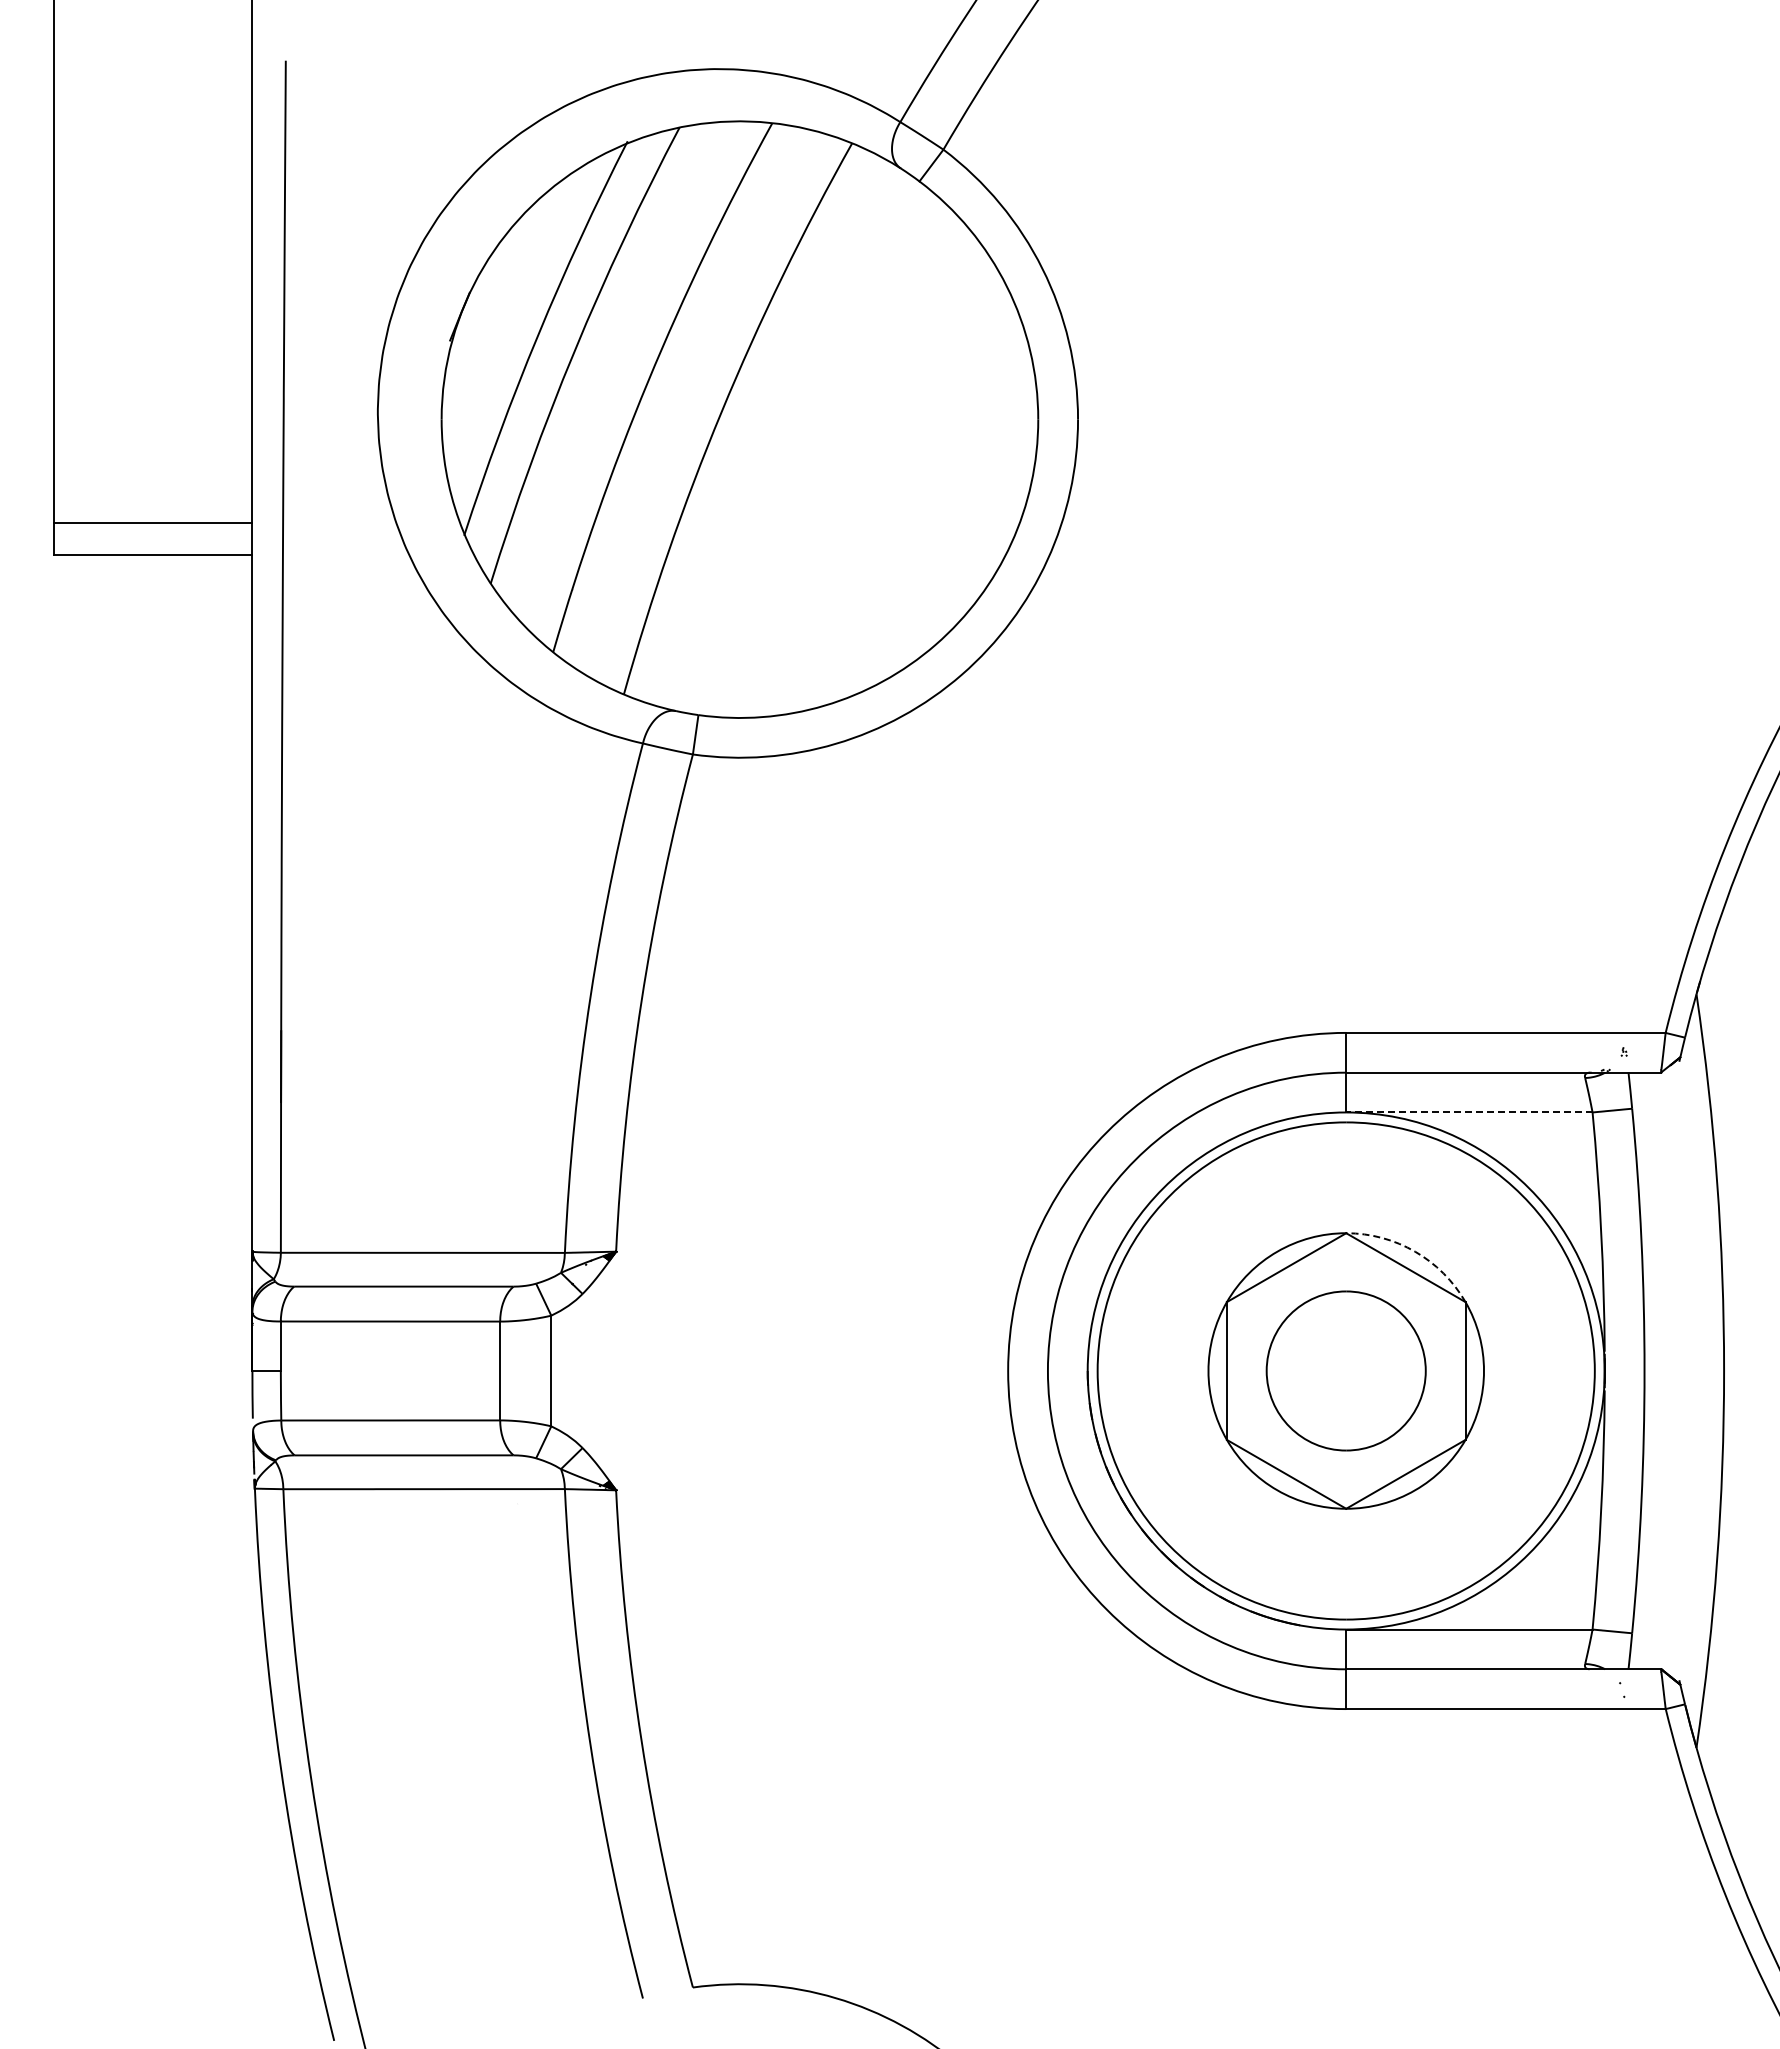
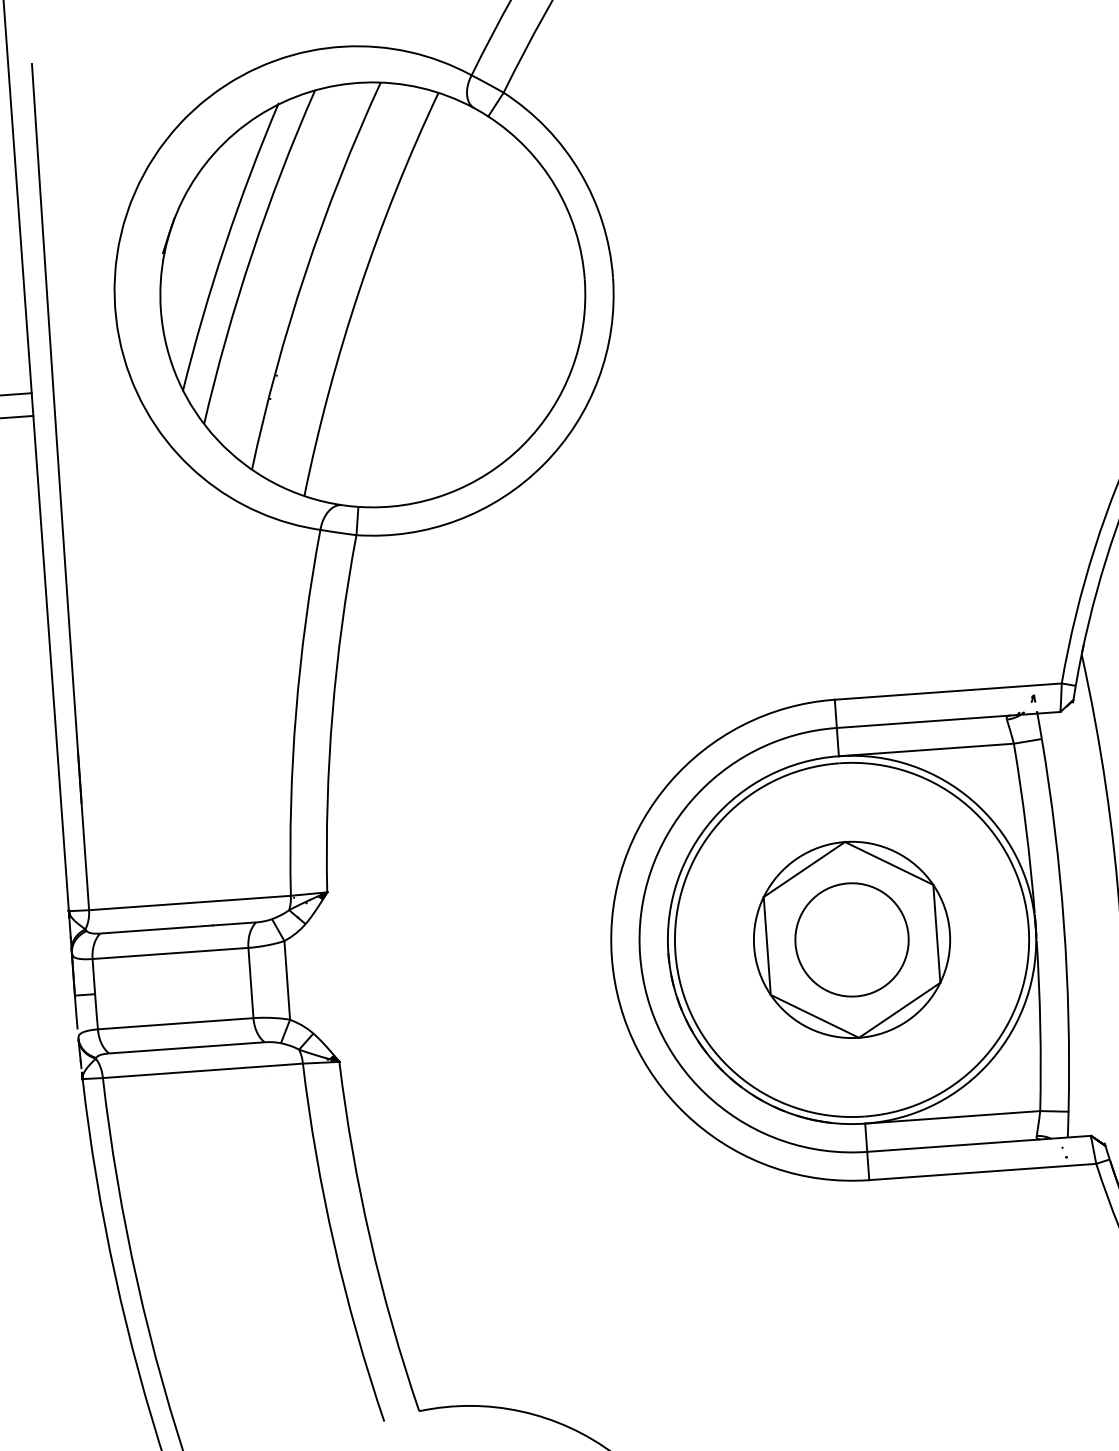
line: (1468, 1112) -> (925, 750), dashed -> solid
arc: (1415, 1251) -> (895, 851), dashed -> solid

